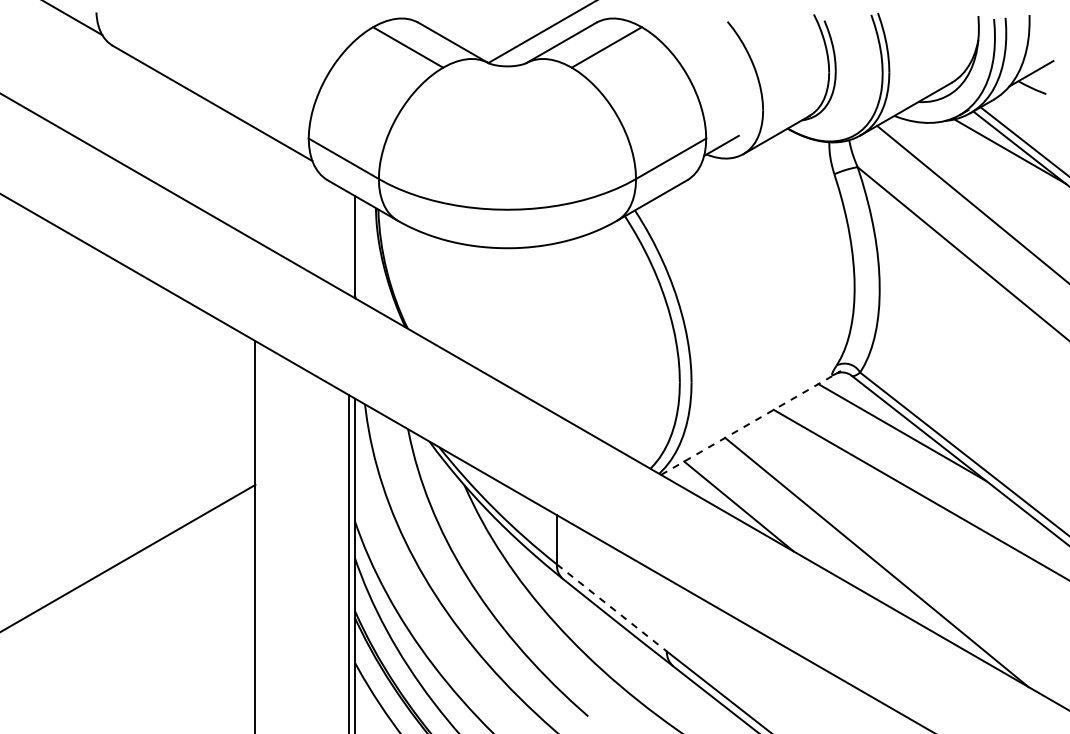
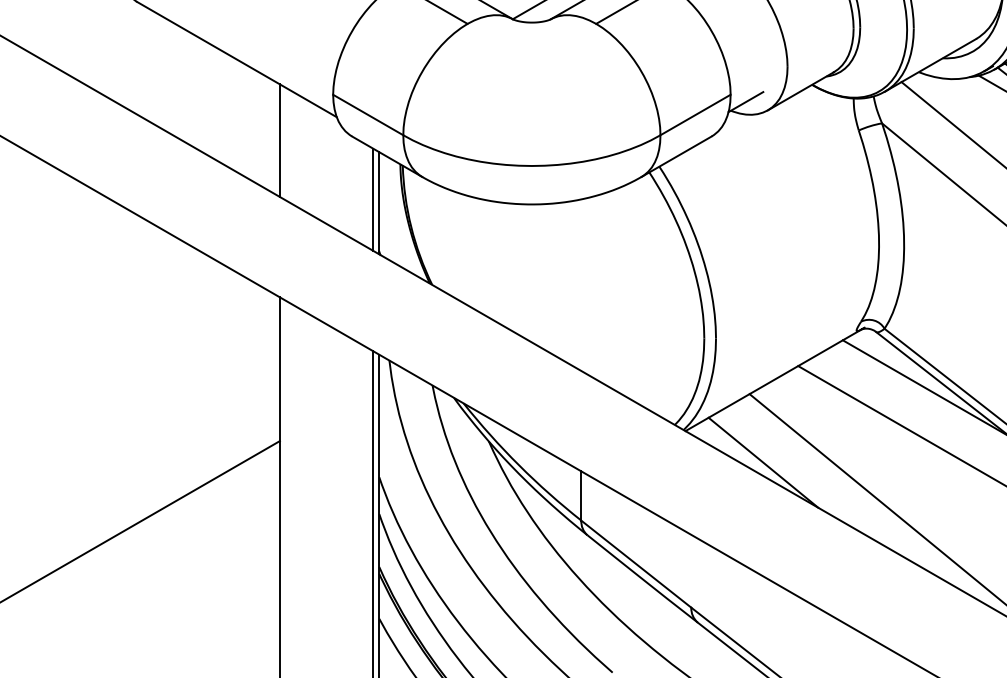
line: (255, 184) -> (279, 140), added
line: (348, 243) -> (372, 199), added
line: (749, 424) -> (773, 380), dashed -> solid
line: (612, 608) -> (636, 564), dashed -> solid

